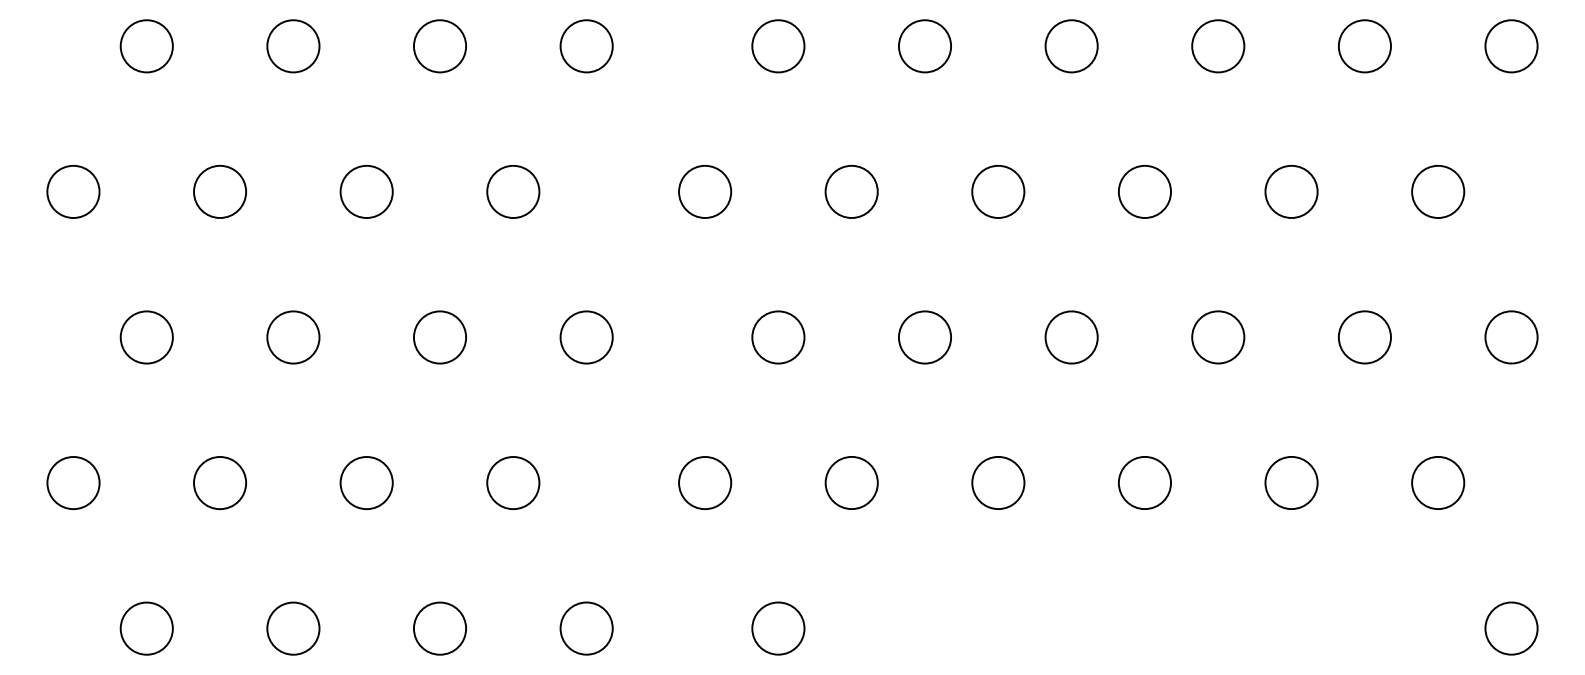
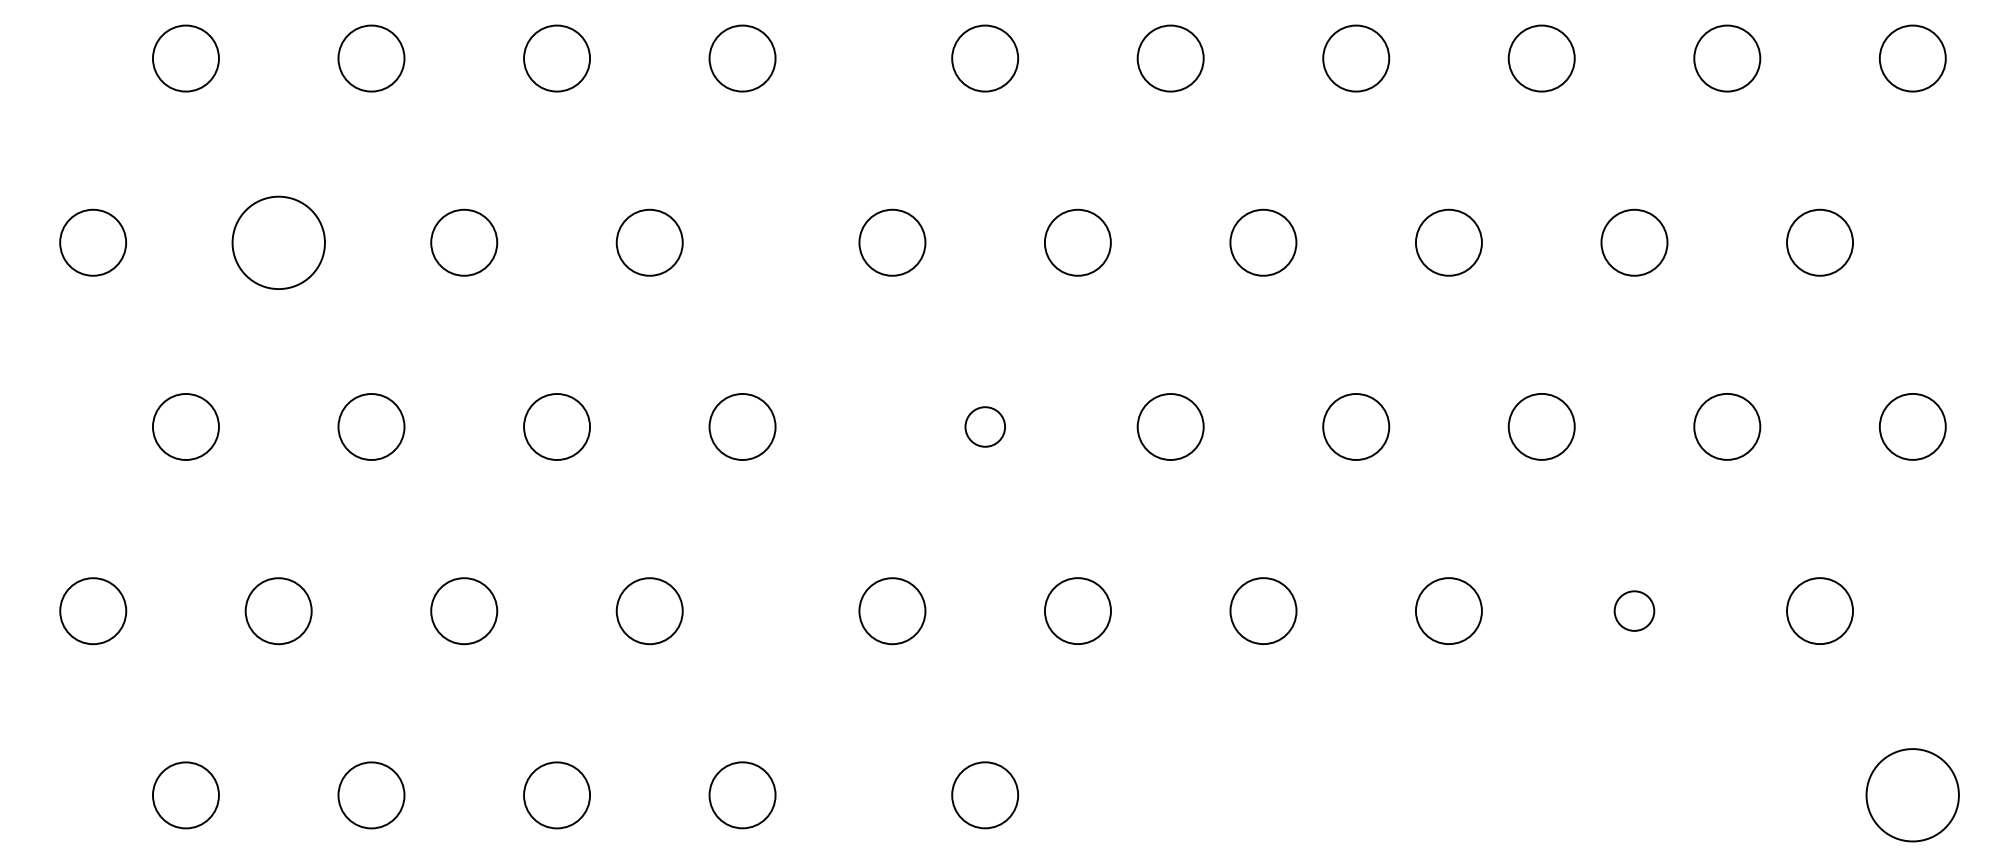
circle: (219, 191) -> (278, 242), size x1.4
circle: (778, 337) -> (985, 426), size x0.6
circle: (1291, 483) -> (1634, 611), size x0.6
circle: (1511, 628) -> (1912, 795), size x1.4

